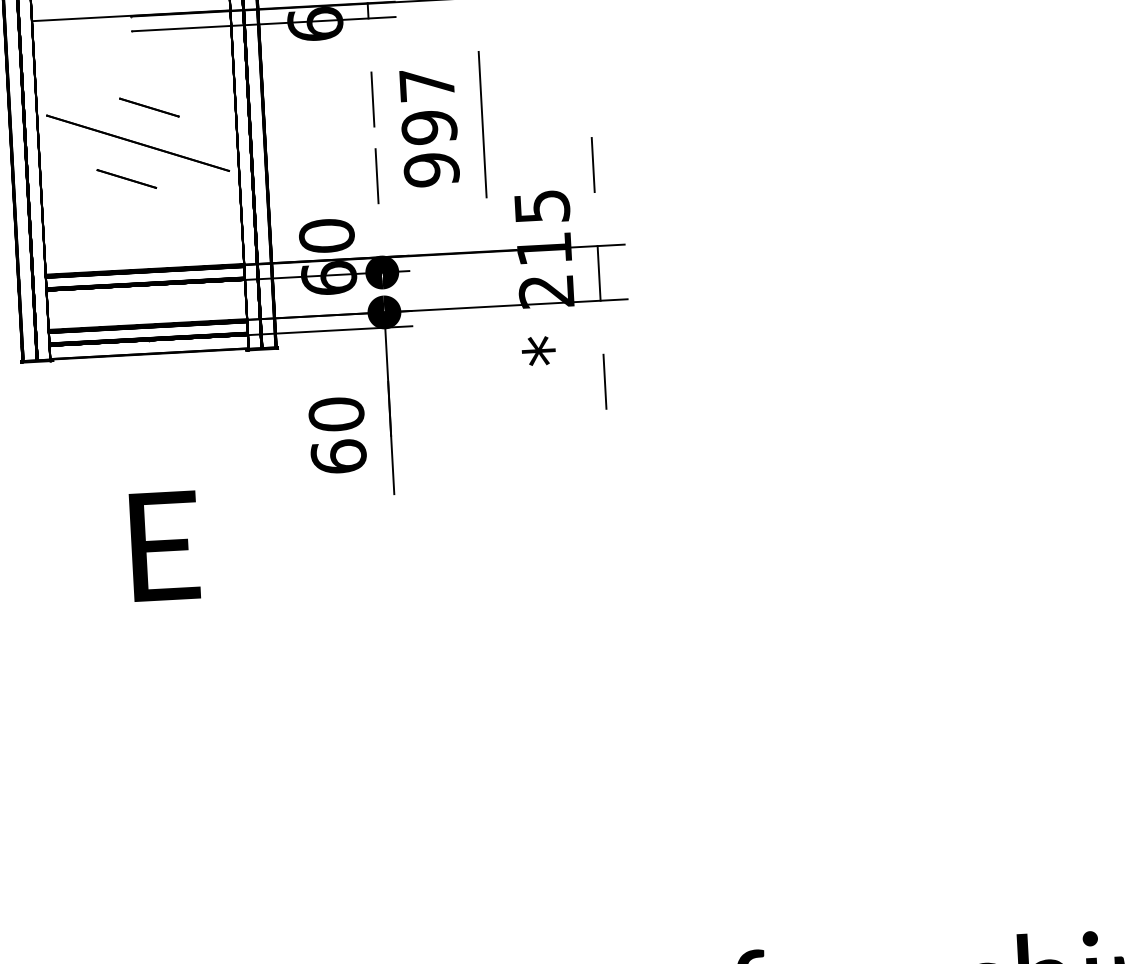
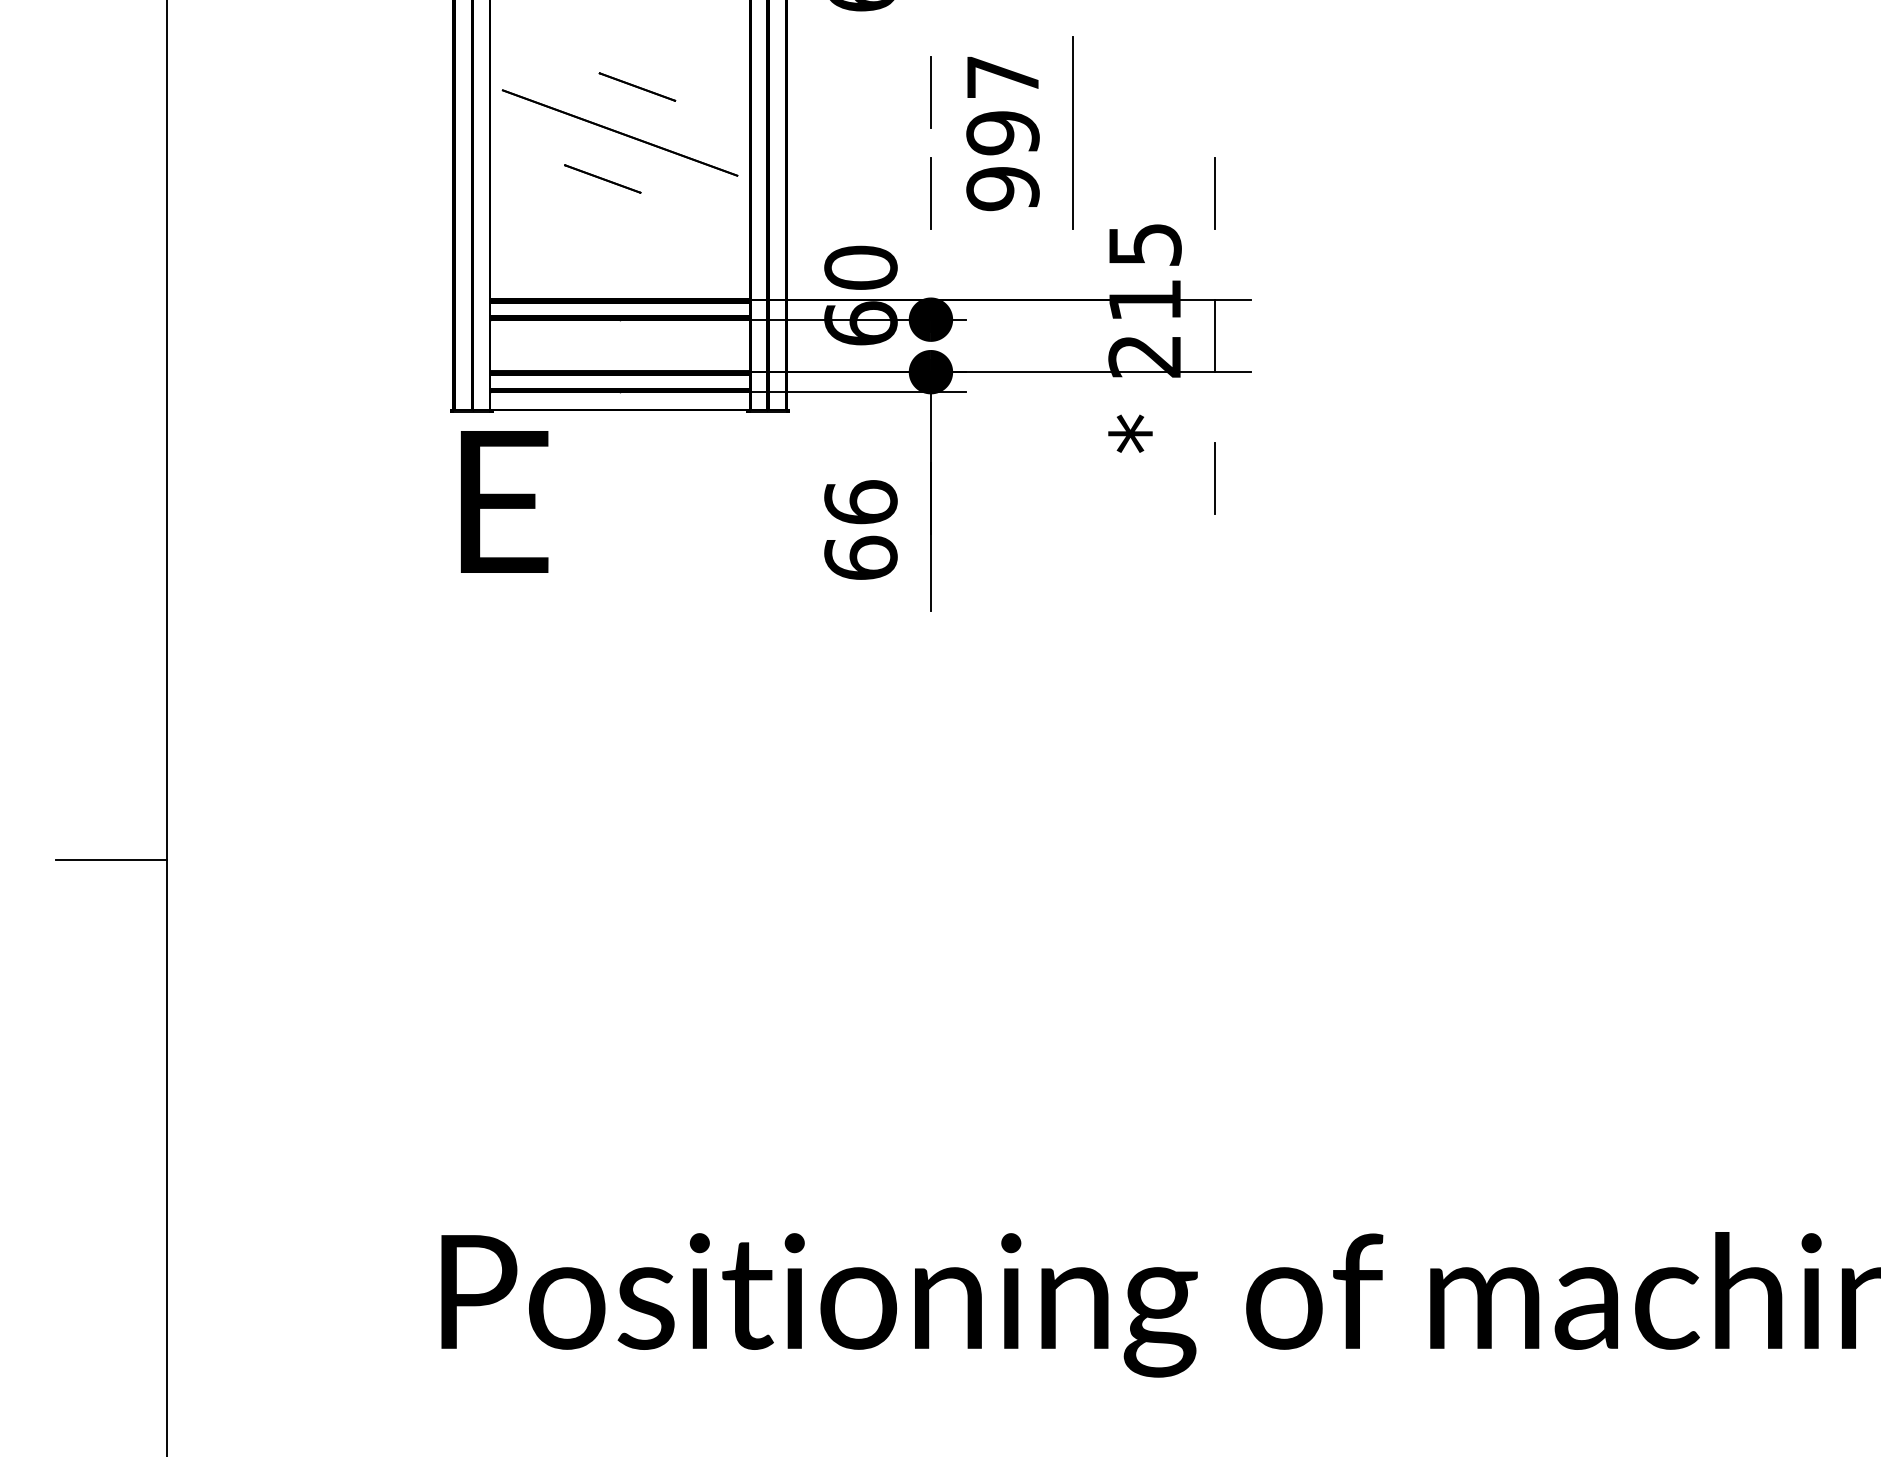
text: (336, 414) -> (860, 502), 60 -> 66
text: (164, 545) -> (504, 501), moved

